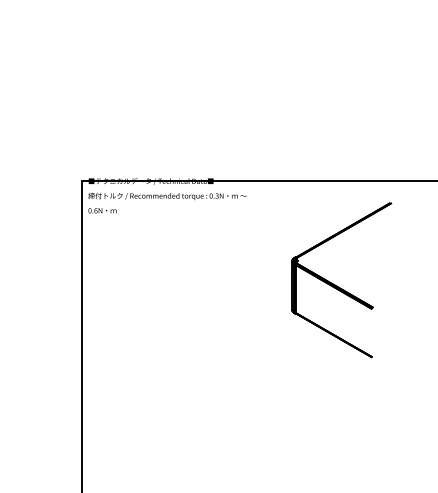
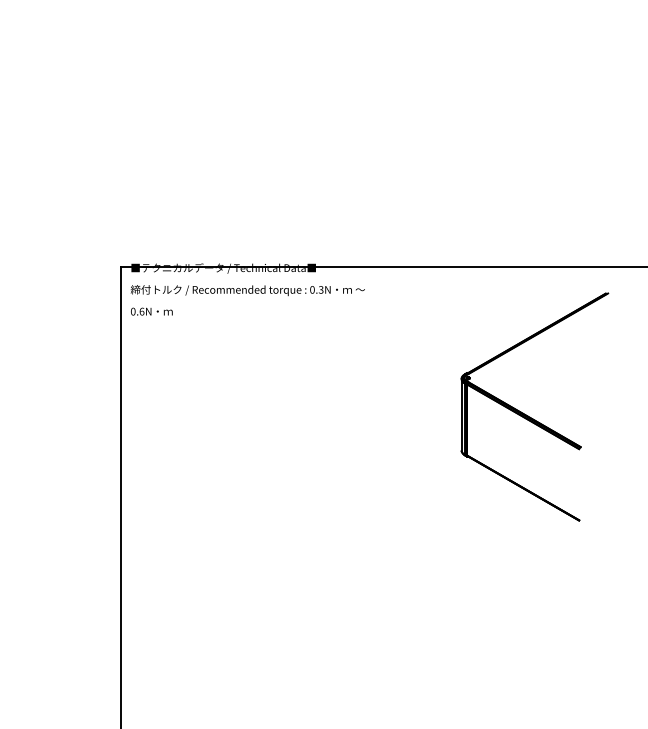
part: (337, 285) -> (528, 414), moved

